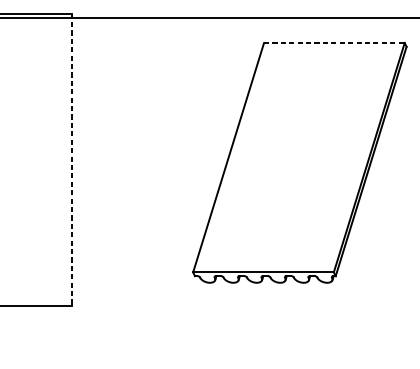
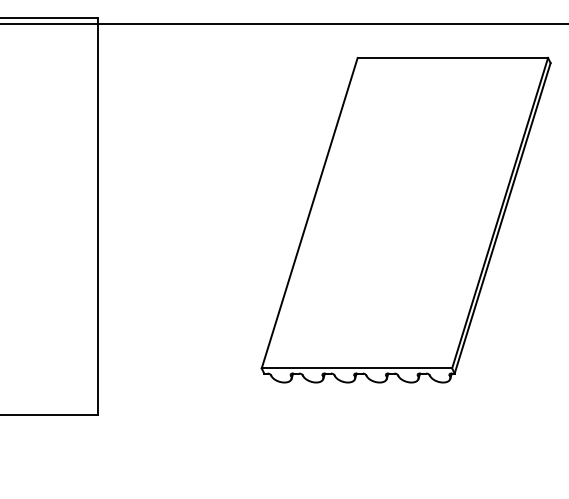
line: (334, 42) -> (453, 57), dashed -> solid
line: (72, 160) -> (98, 216), dashed -> solid

